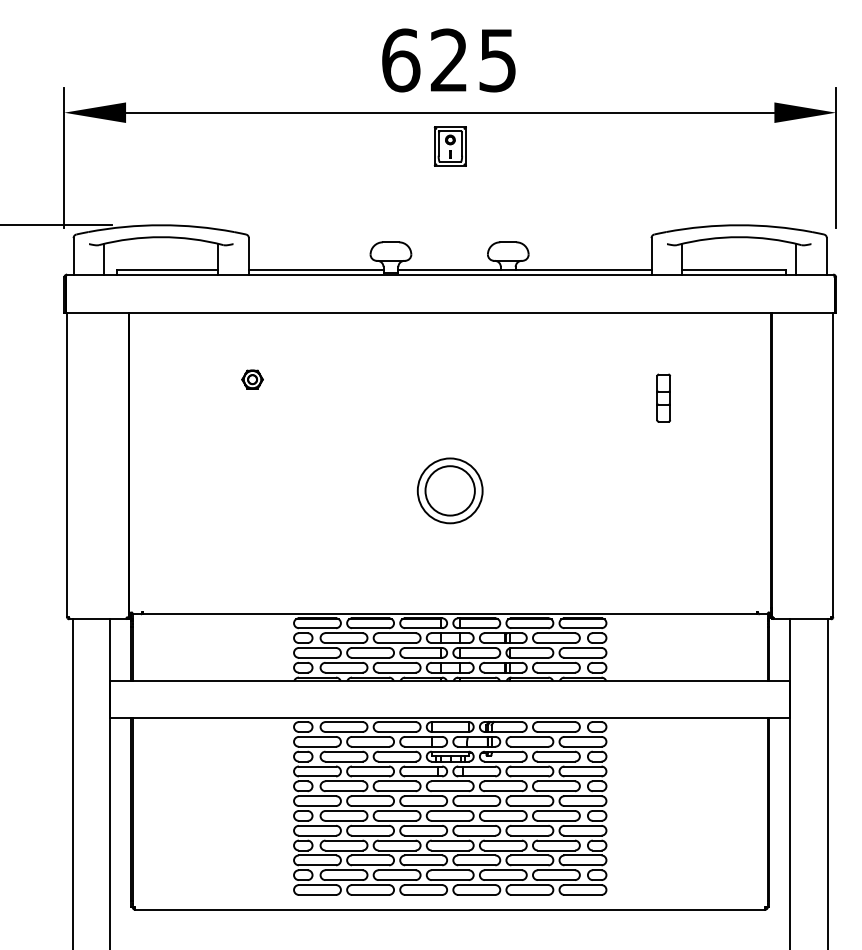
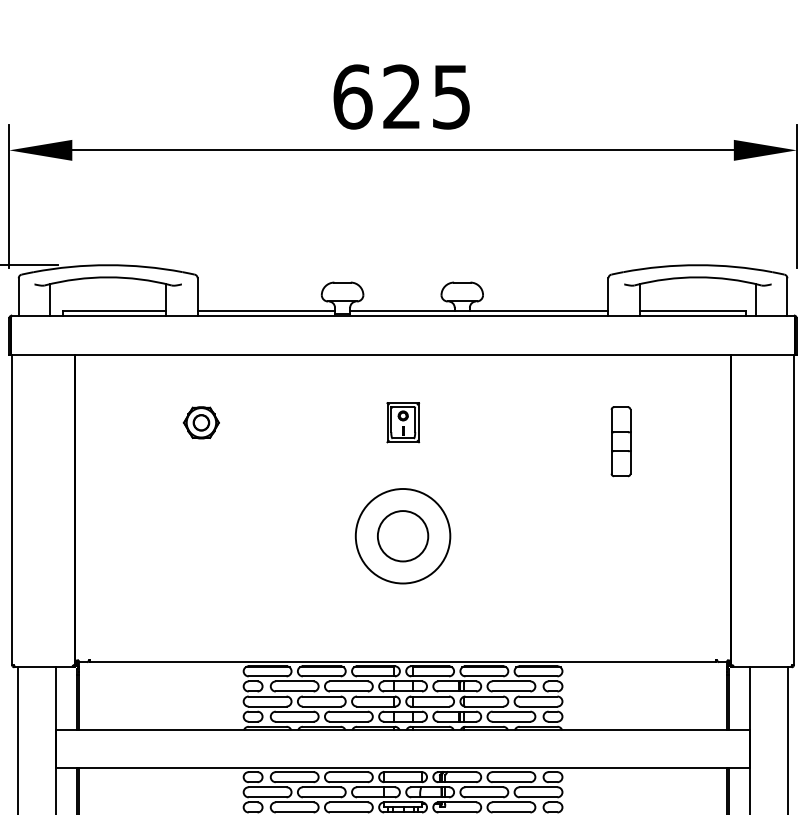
part: (449, 146) -> (402, 422), moved
part: (252, 379) -> (201, 422), size x1.67
part: (663, 397) -> (620, 440), size x1.43
circle: (449, 490) -> (402, 535), size x1.43

